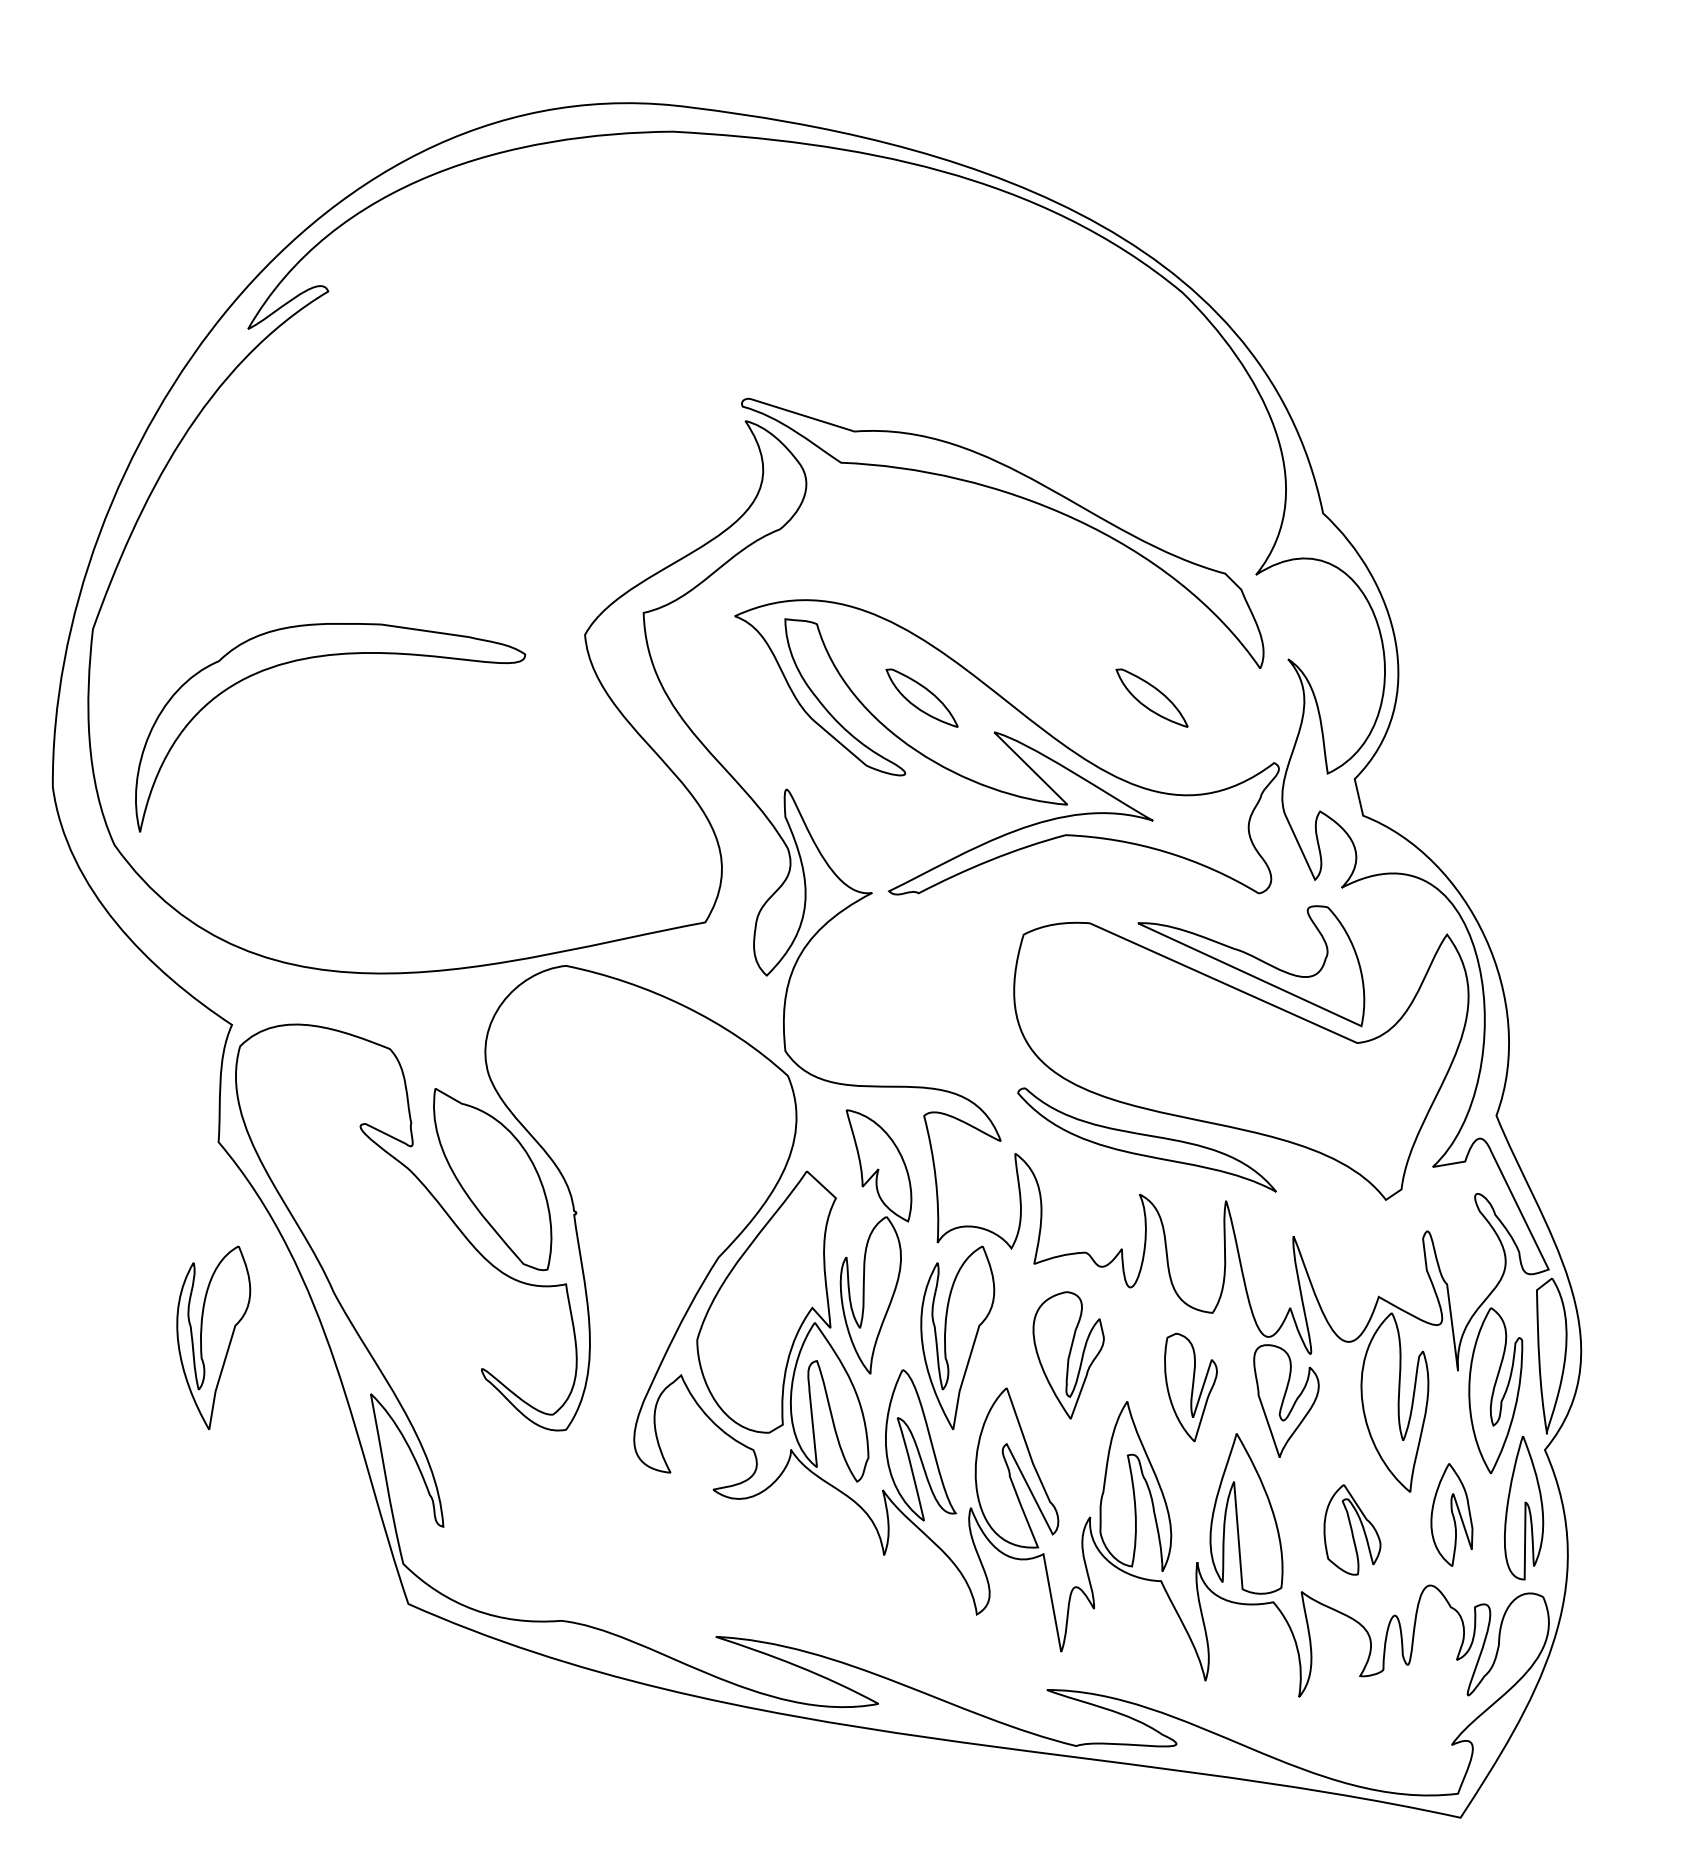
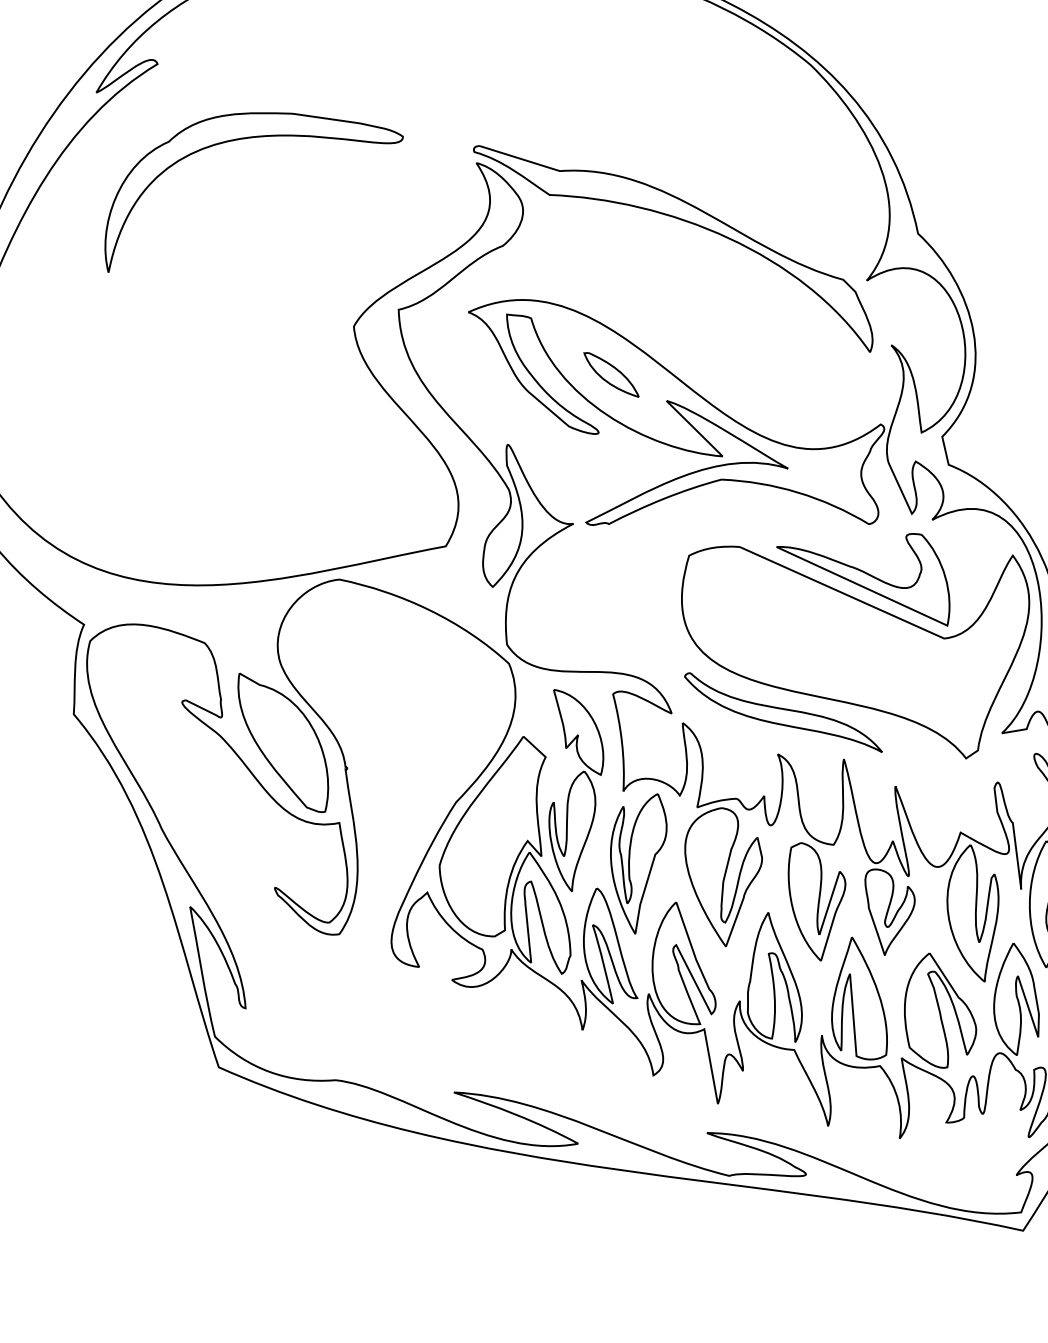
part: (320, 657) -> (246, 138), moved
part: (1151, 697) -> (786, 374), removed
part: (213, 1337) -> (69, 863), removed
part: (1068, 1355) -> (723, 877), size x1.43
part: (1190, 1387) -> (816, 901), size x1.43
part: (1451, 1514) -> (1016, 998), size x1.43
part: (1352, 1529) -> (940, 1010), size x1.67

